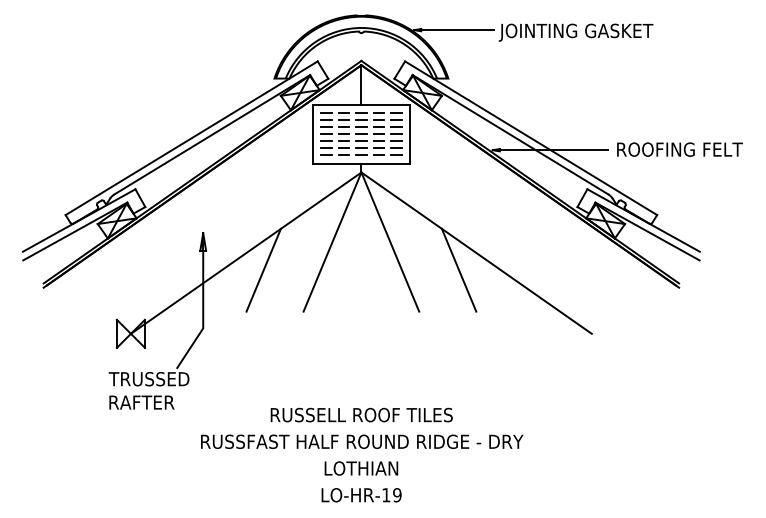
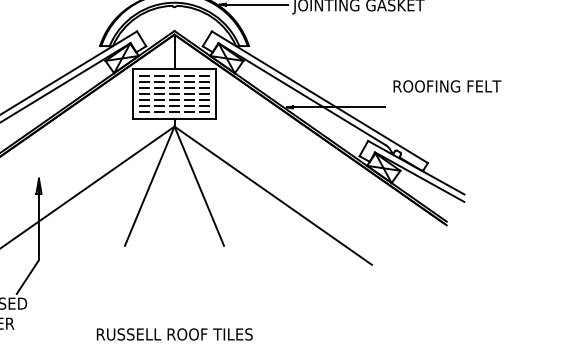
text: (679, 149) -> (447, 86), moved
line: (263, 269) -> (90, 209), removed
line: (458, 269) -> (257, 209), removed

